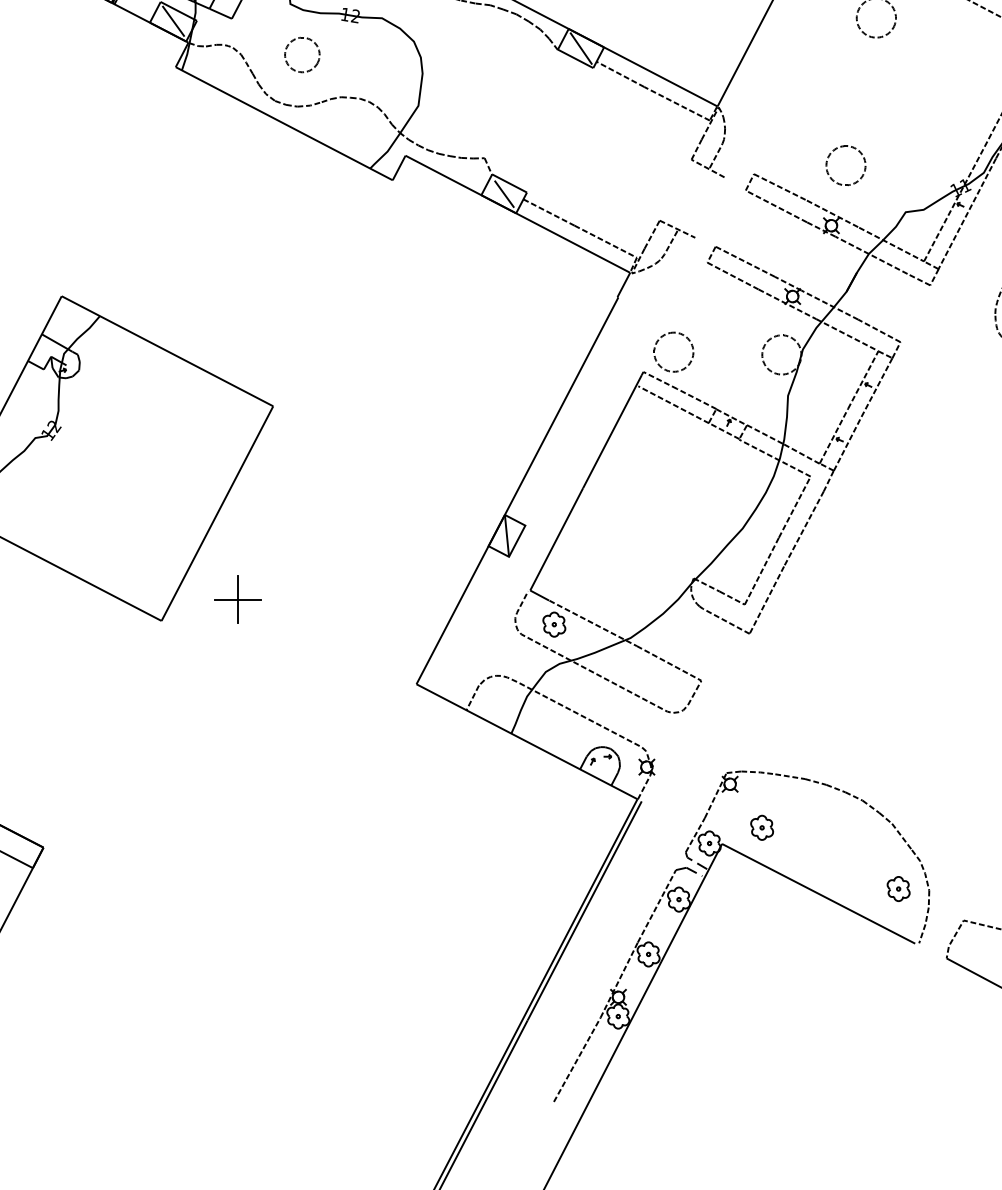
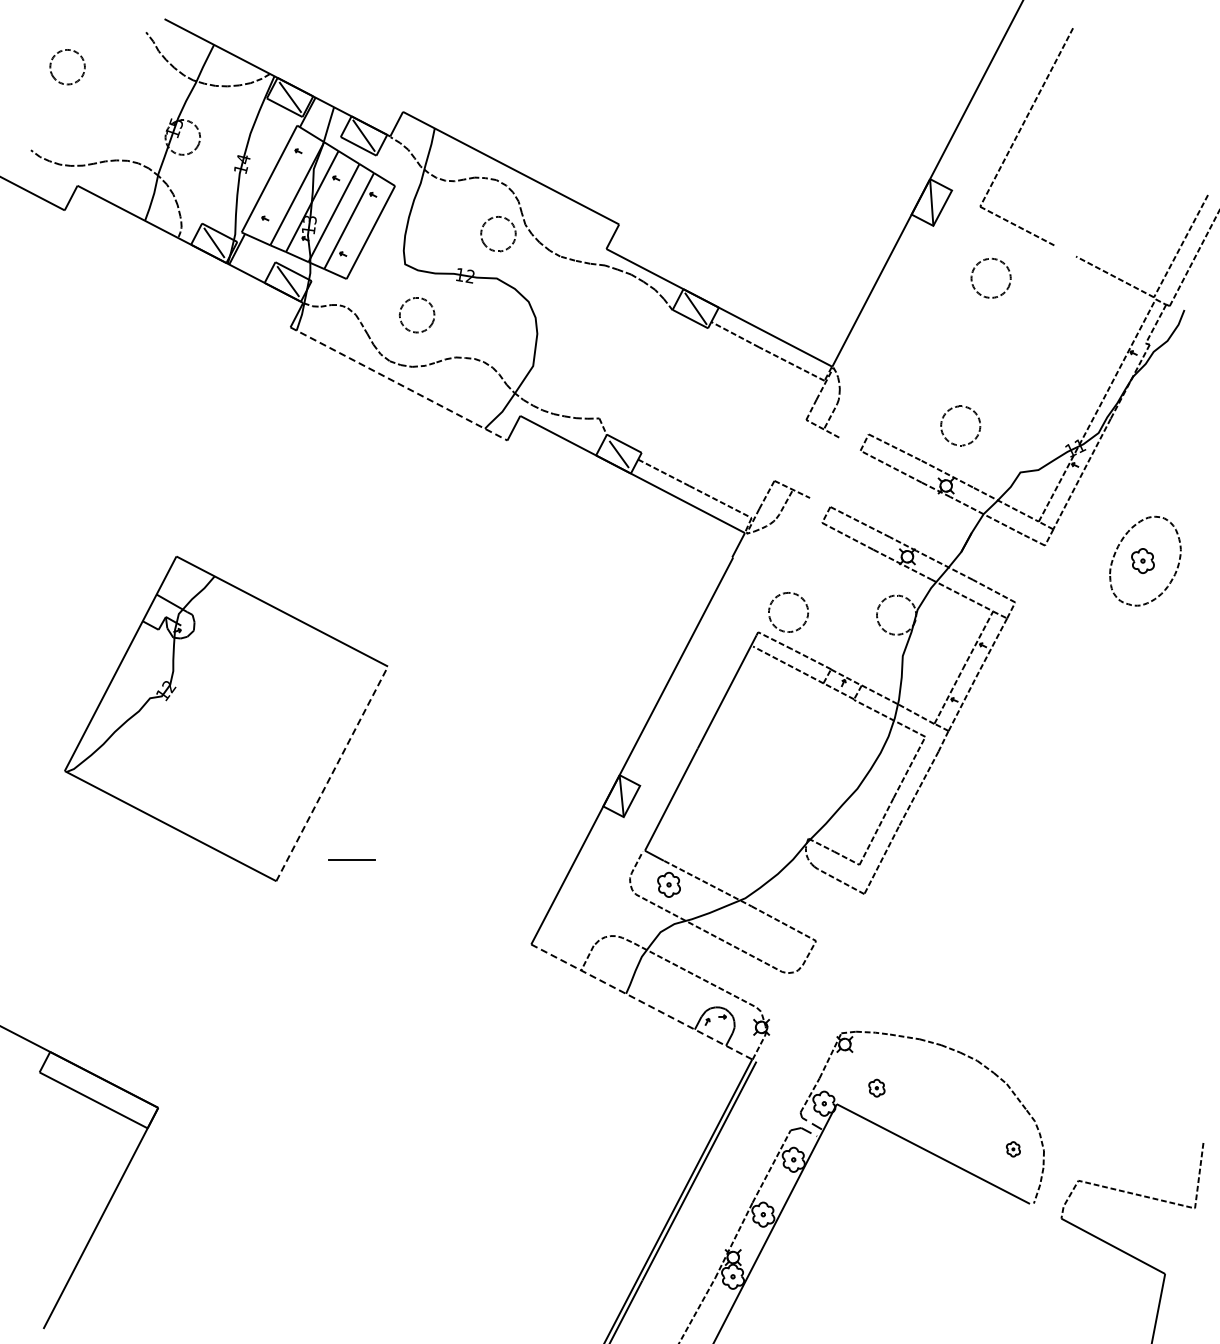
line: (284, 124) -> (399, 384), solid -> dashed
line: (217, 513) -> (332, 773), solid -> dashed
line: (237, 599) -> (352, 859), removed
line: (526, 741) -> (641, 1001), solid -> dashed
part: (761, 828) -> (876, 1088), size x0.7
part: (898, 889) -> (1013, 1149), size x0.6

